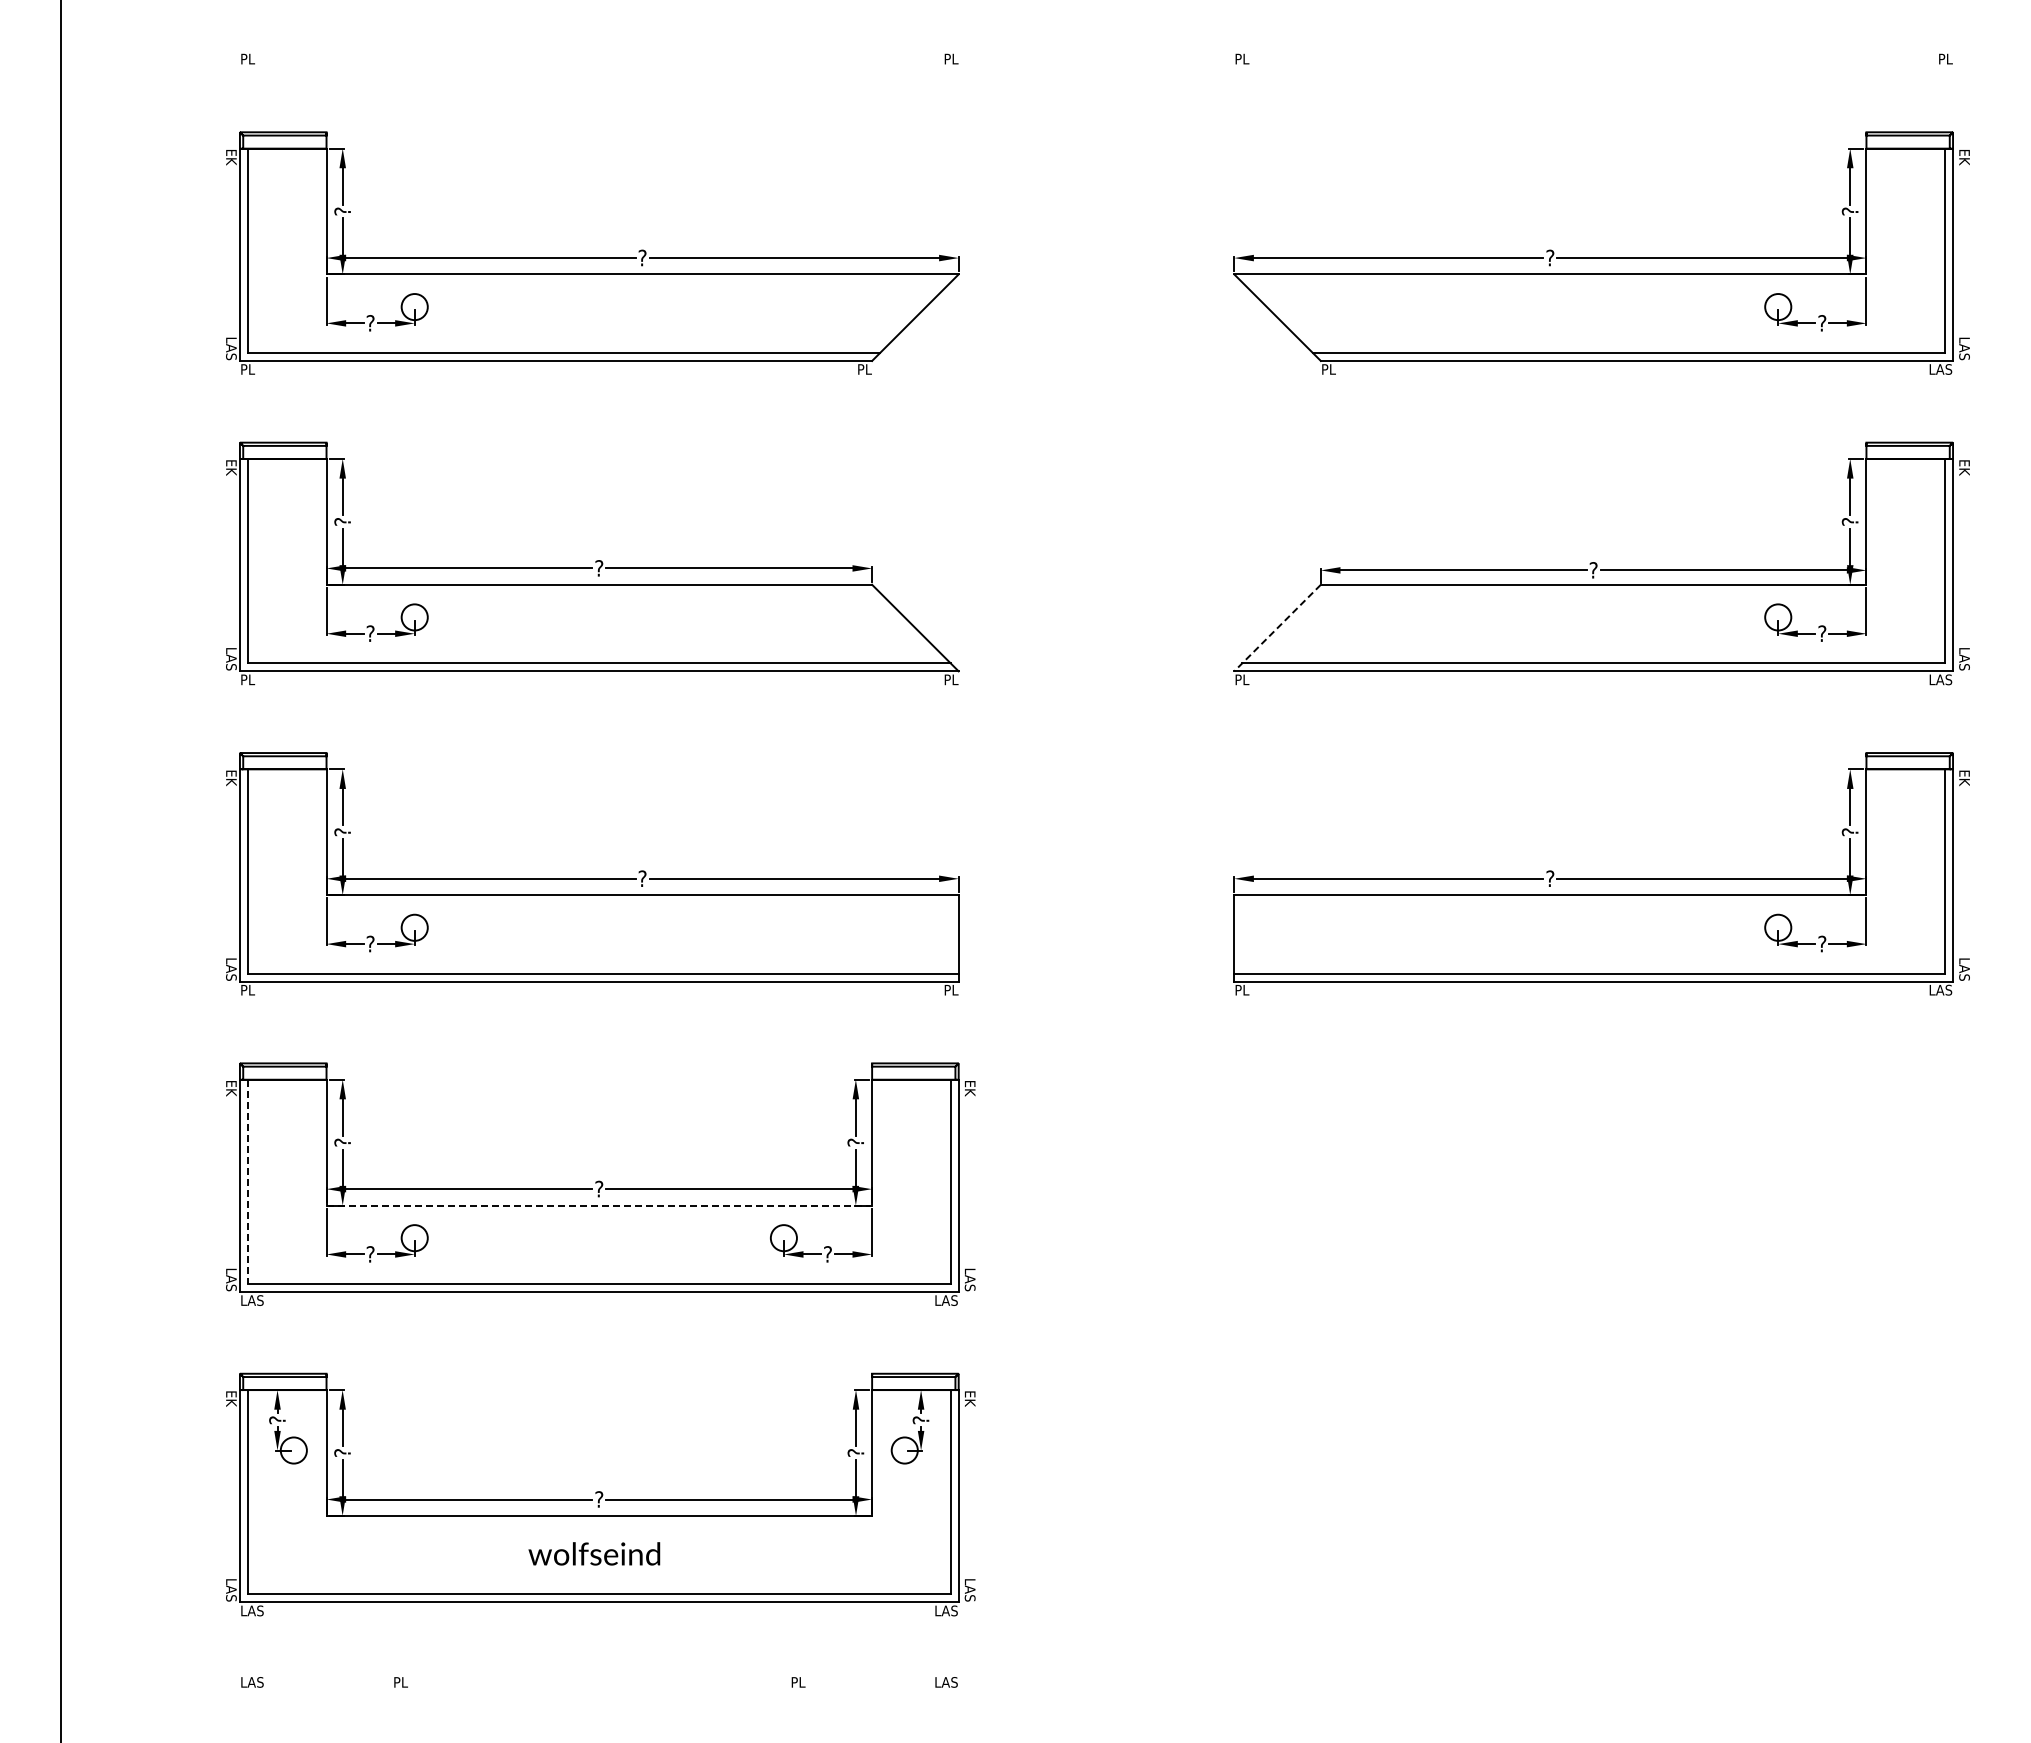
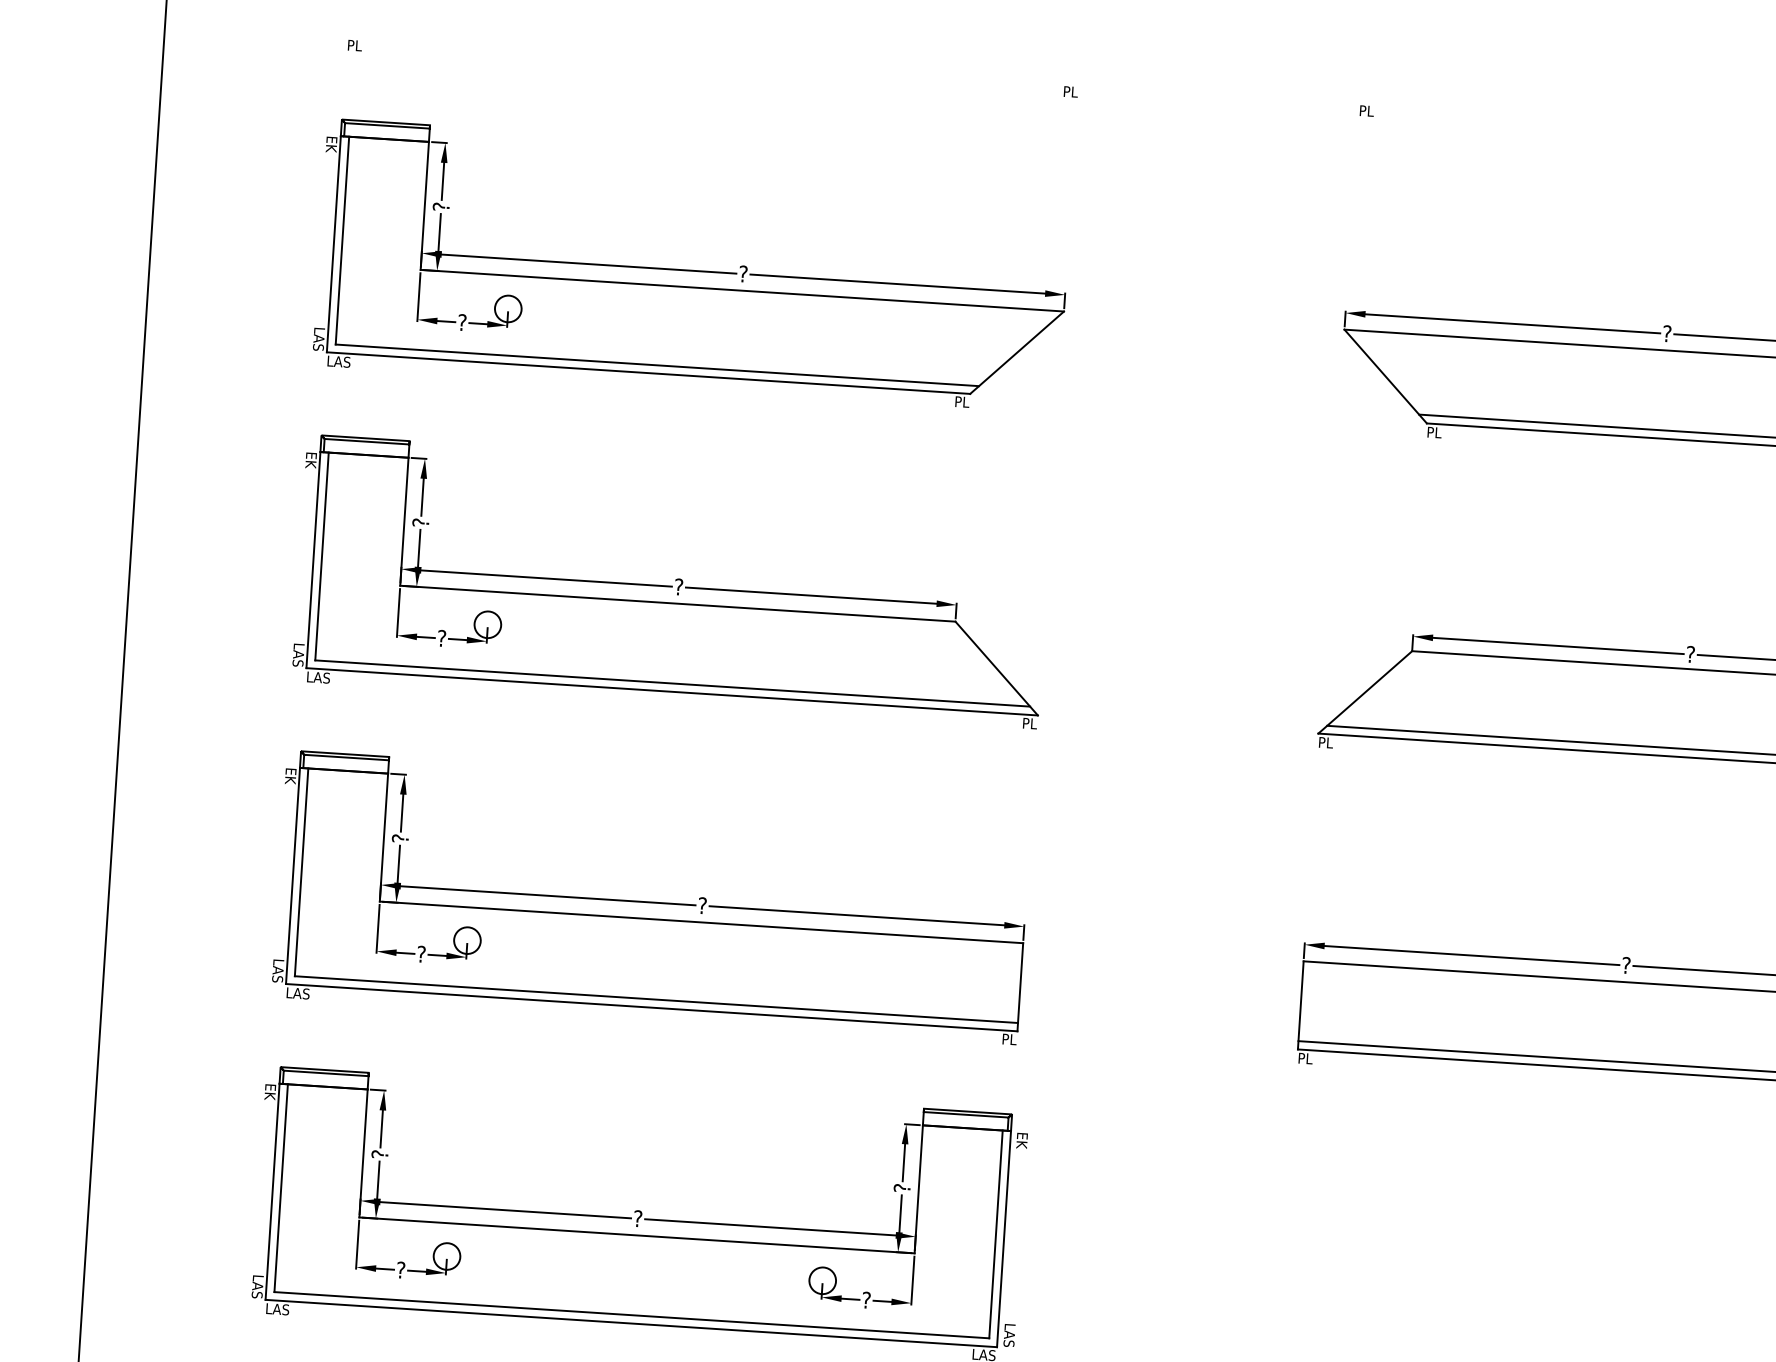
text: (252, 369) -> (339, 361), PL -> LAS
line: (1277, 628) -> (1365, 692), dashed -> solid
text: (252, 679) -> (318, 677), PL -> LAS
text: (252, 989) -> (298, 992), PL -> LAS
line: (248, 1182) -> (281, 1188), dashed -> solid
line: (599, 1205) -> (637, 1235), dashed -> solid

